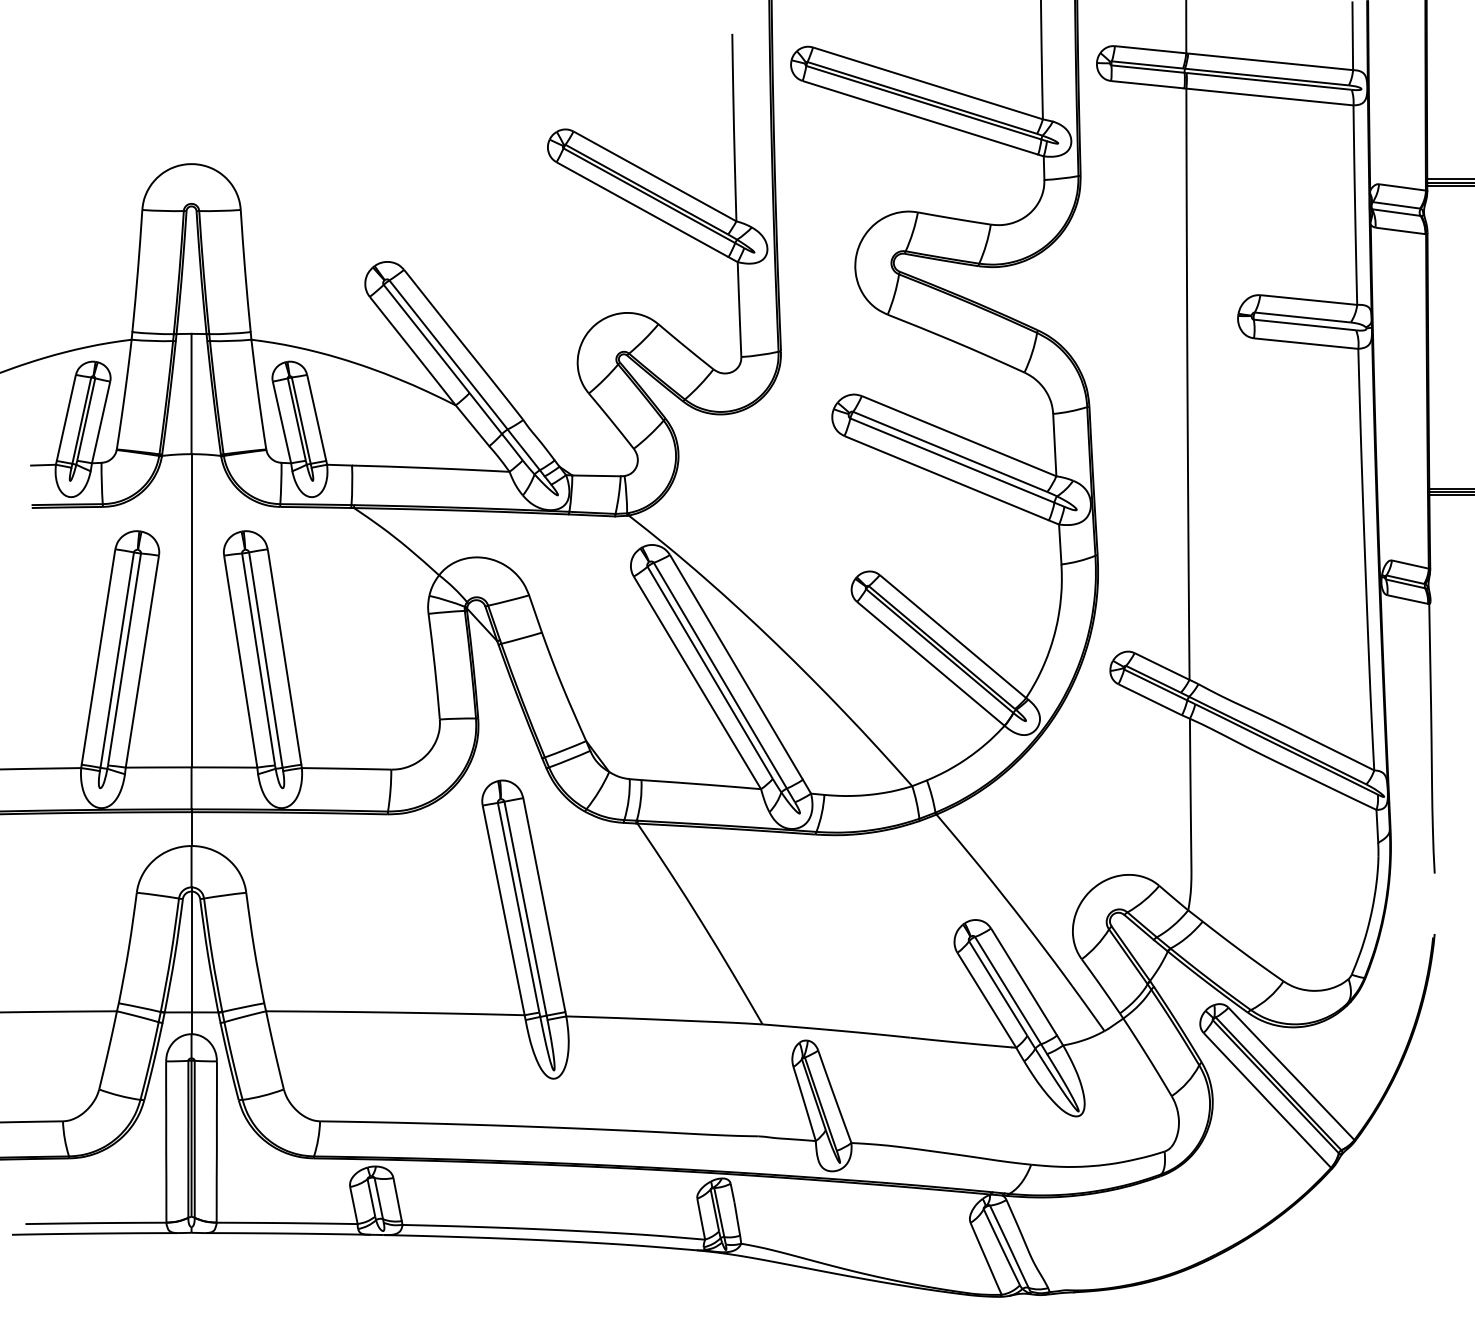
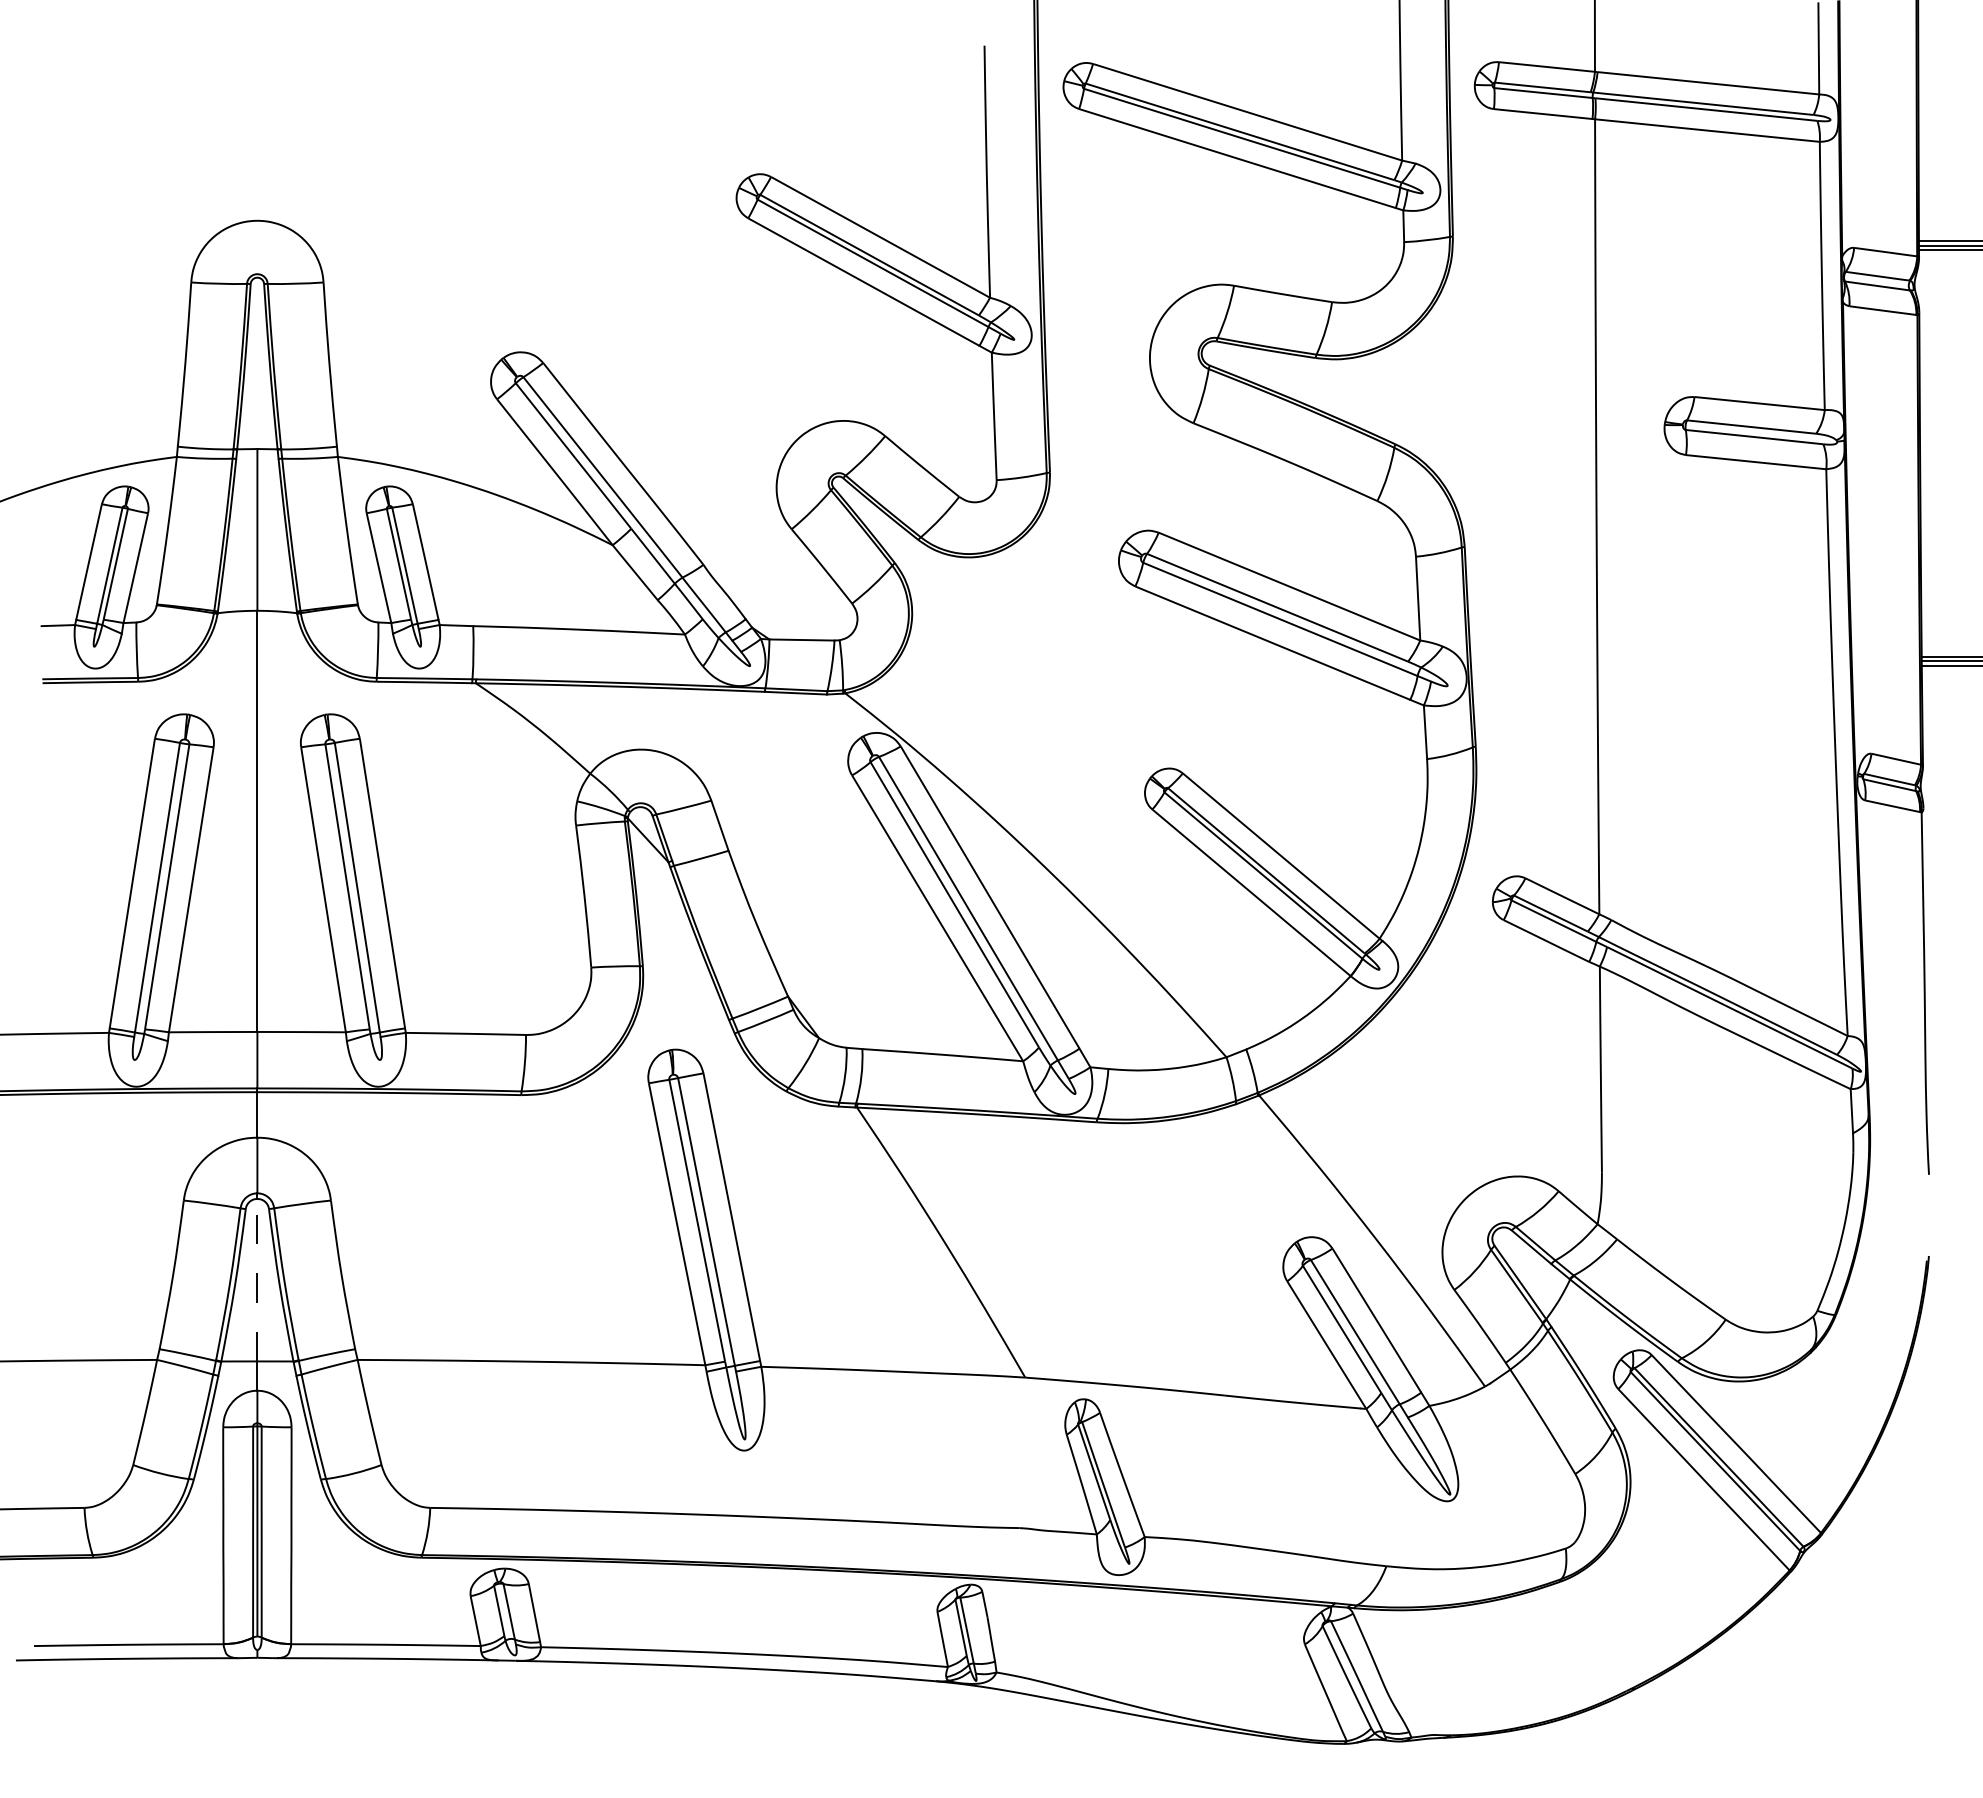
line: (191, 951) -> (257, 1279), solid -> dashed

